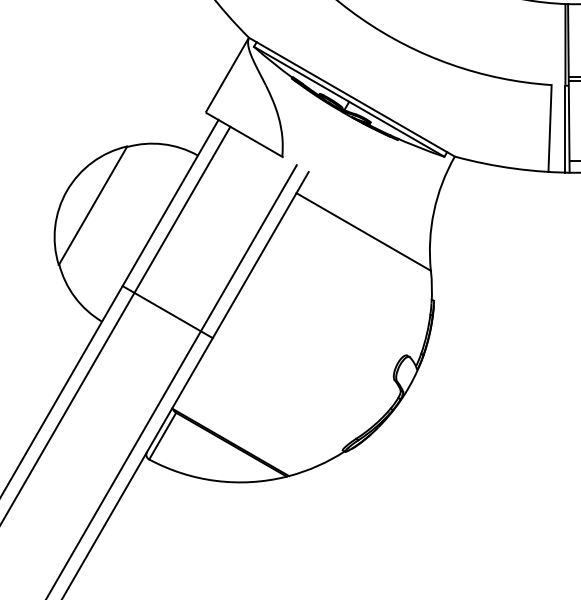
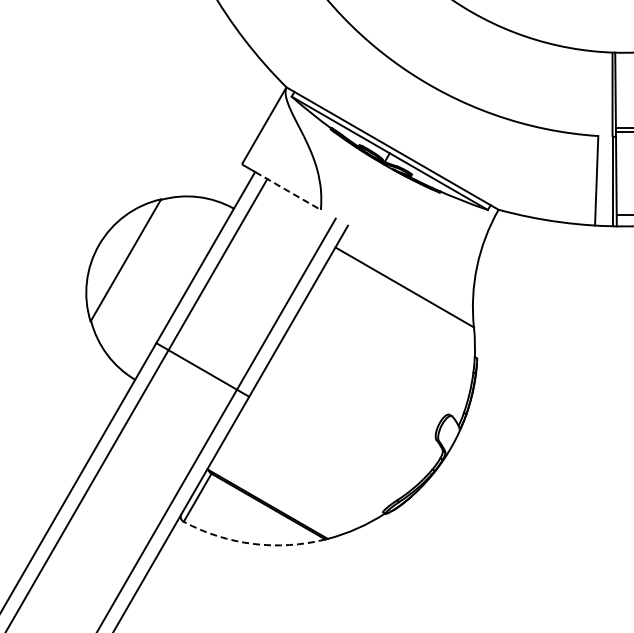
line: (250, 138) -> (288, 191), solid -> dashed
arc: (215, 480) -> (252, 543), solid -> dashed

